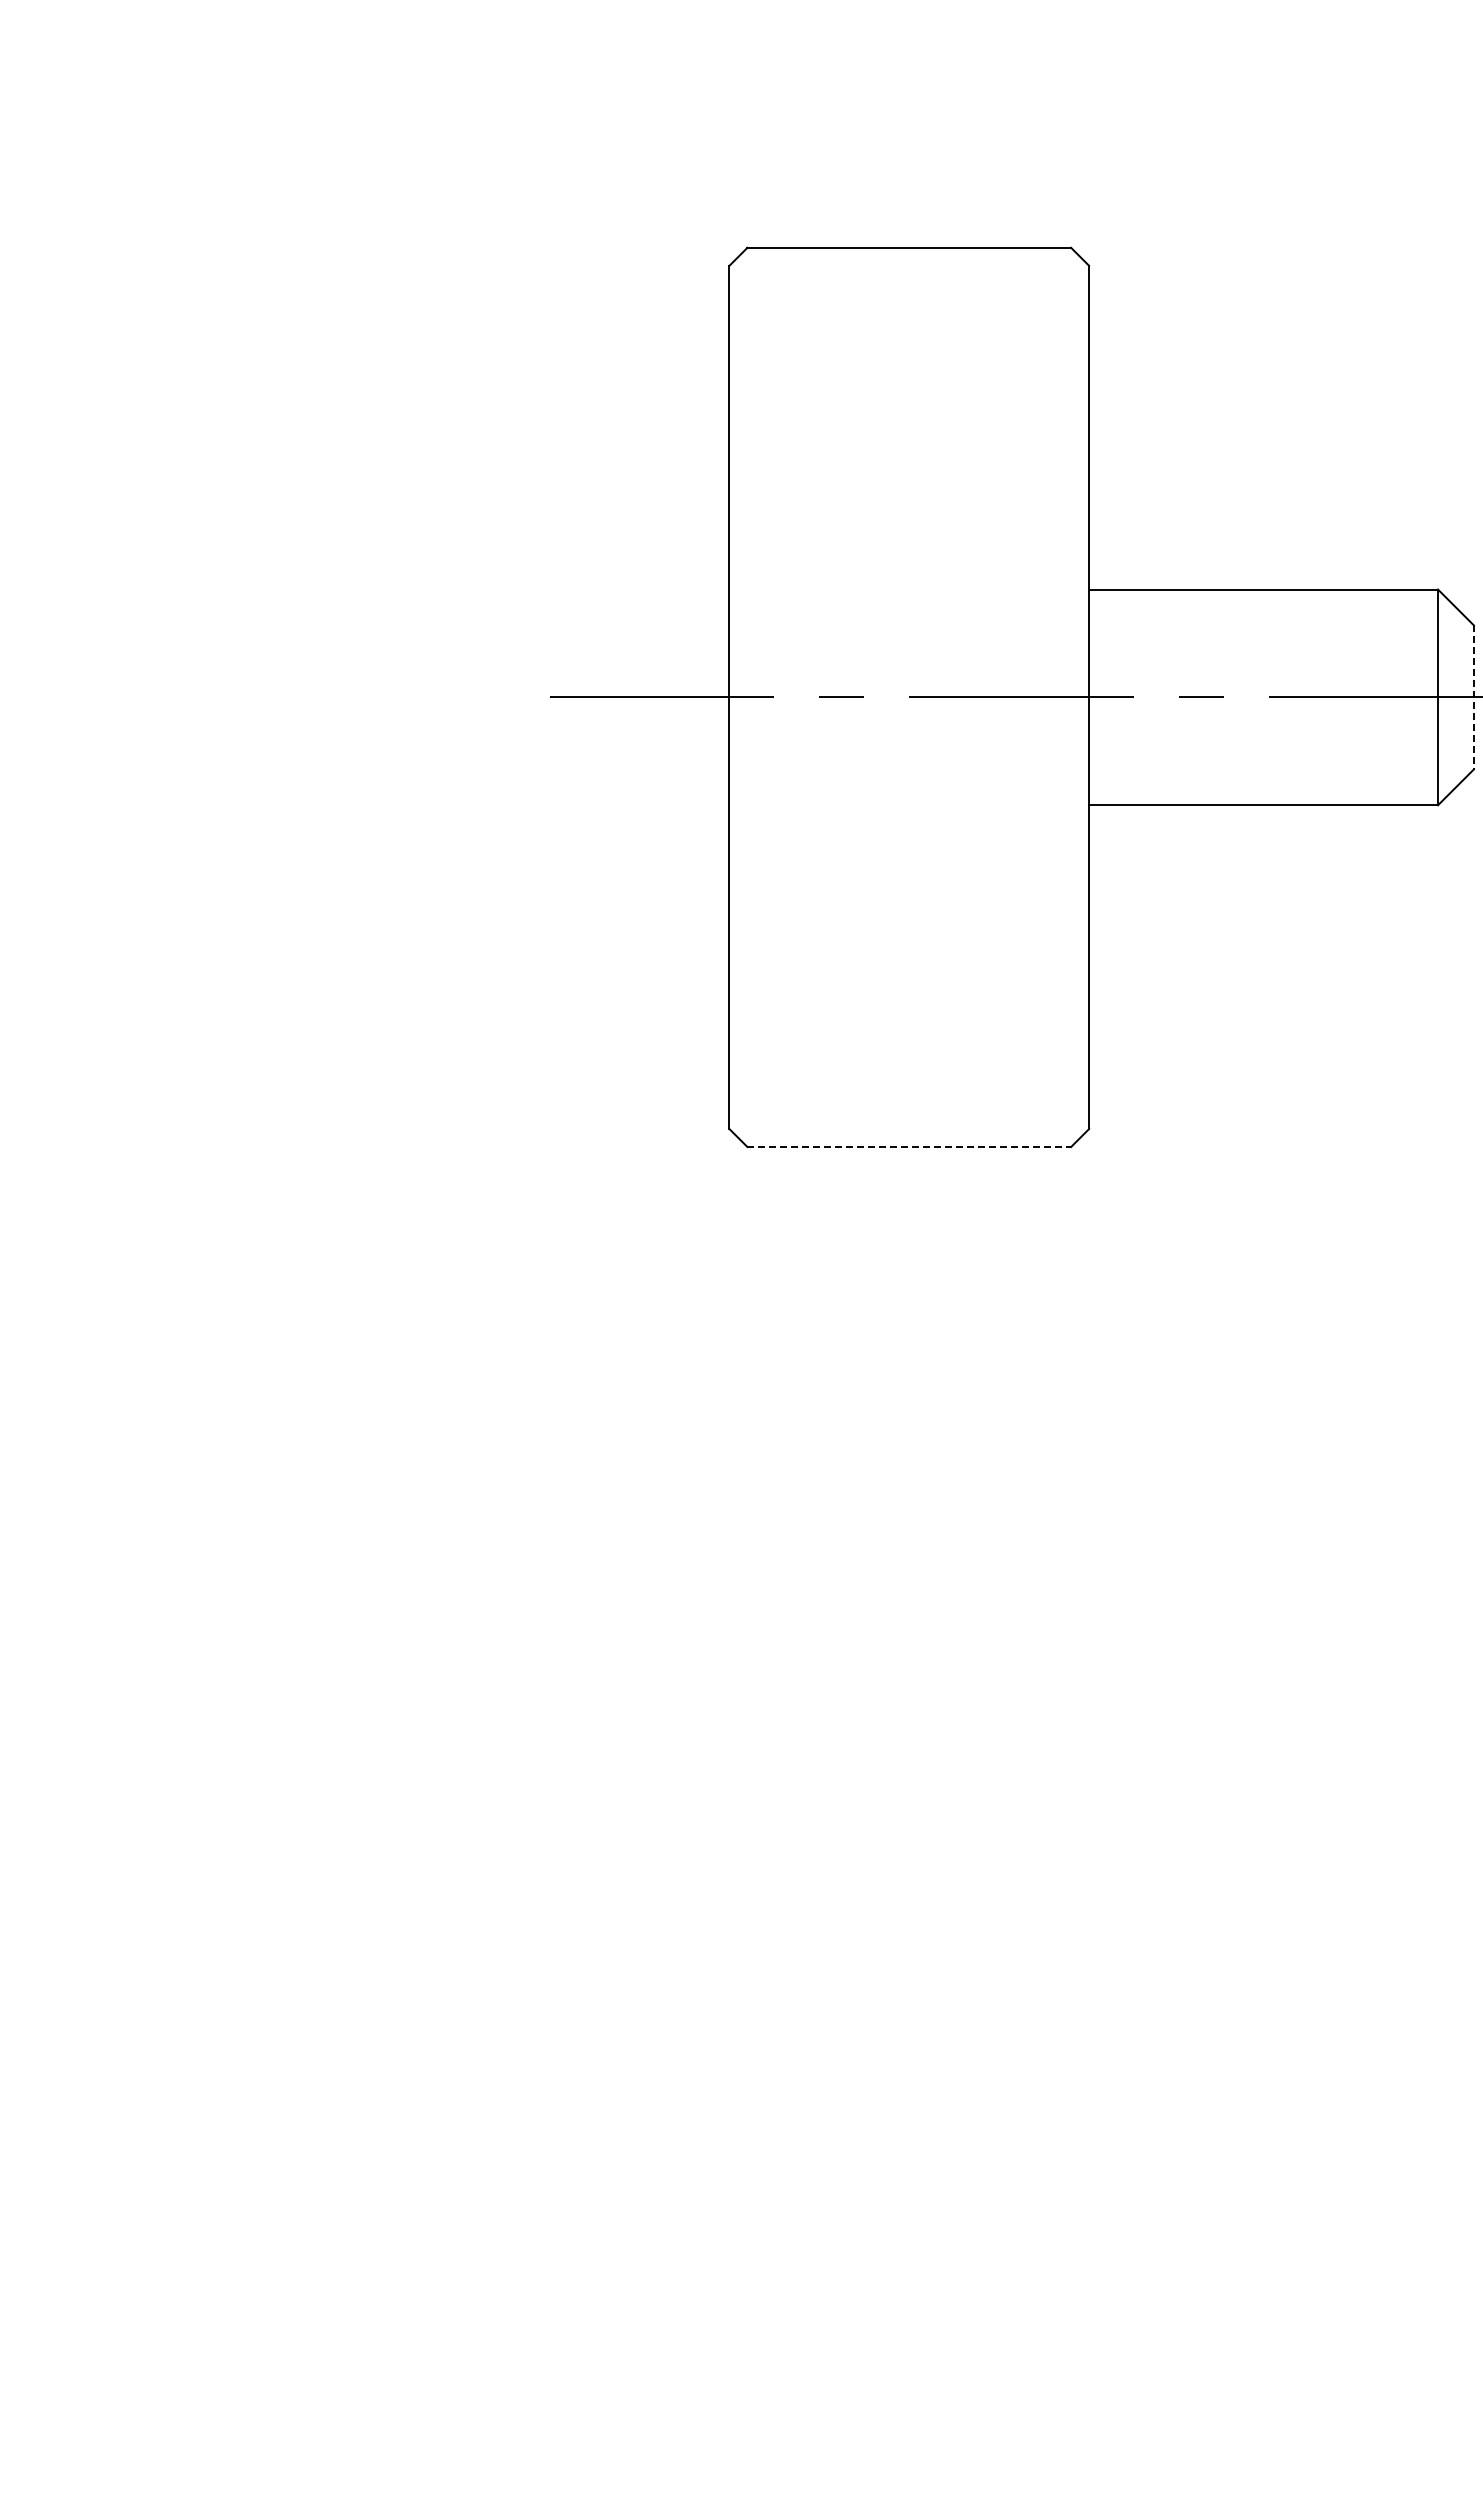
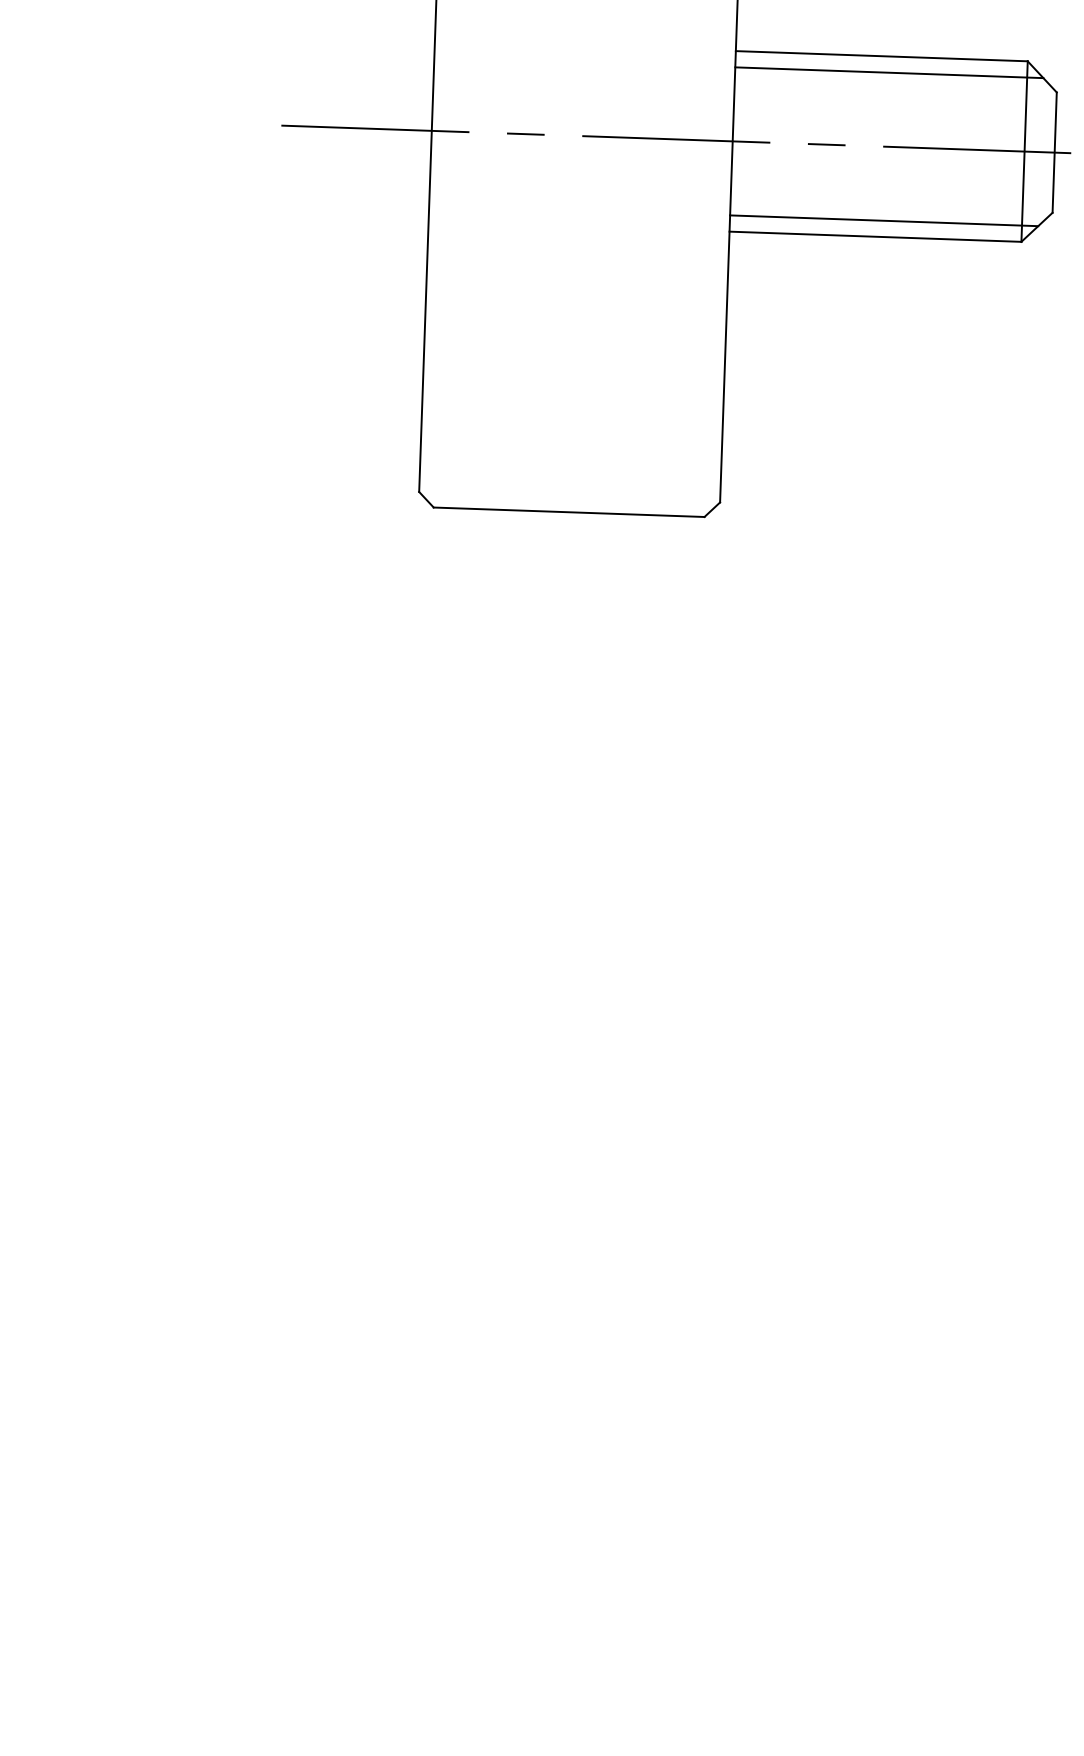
line: (1273, 608) -> (889, 72), added
line: (1473, 697) -> (1054, 152), dashed -> solid
line: (1273, 785) -> (884, 220), added
line: (909, 1147) -> (569, 512), dashed -> solid

